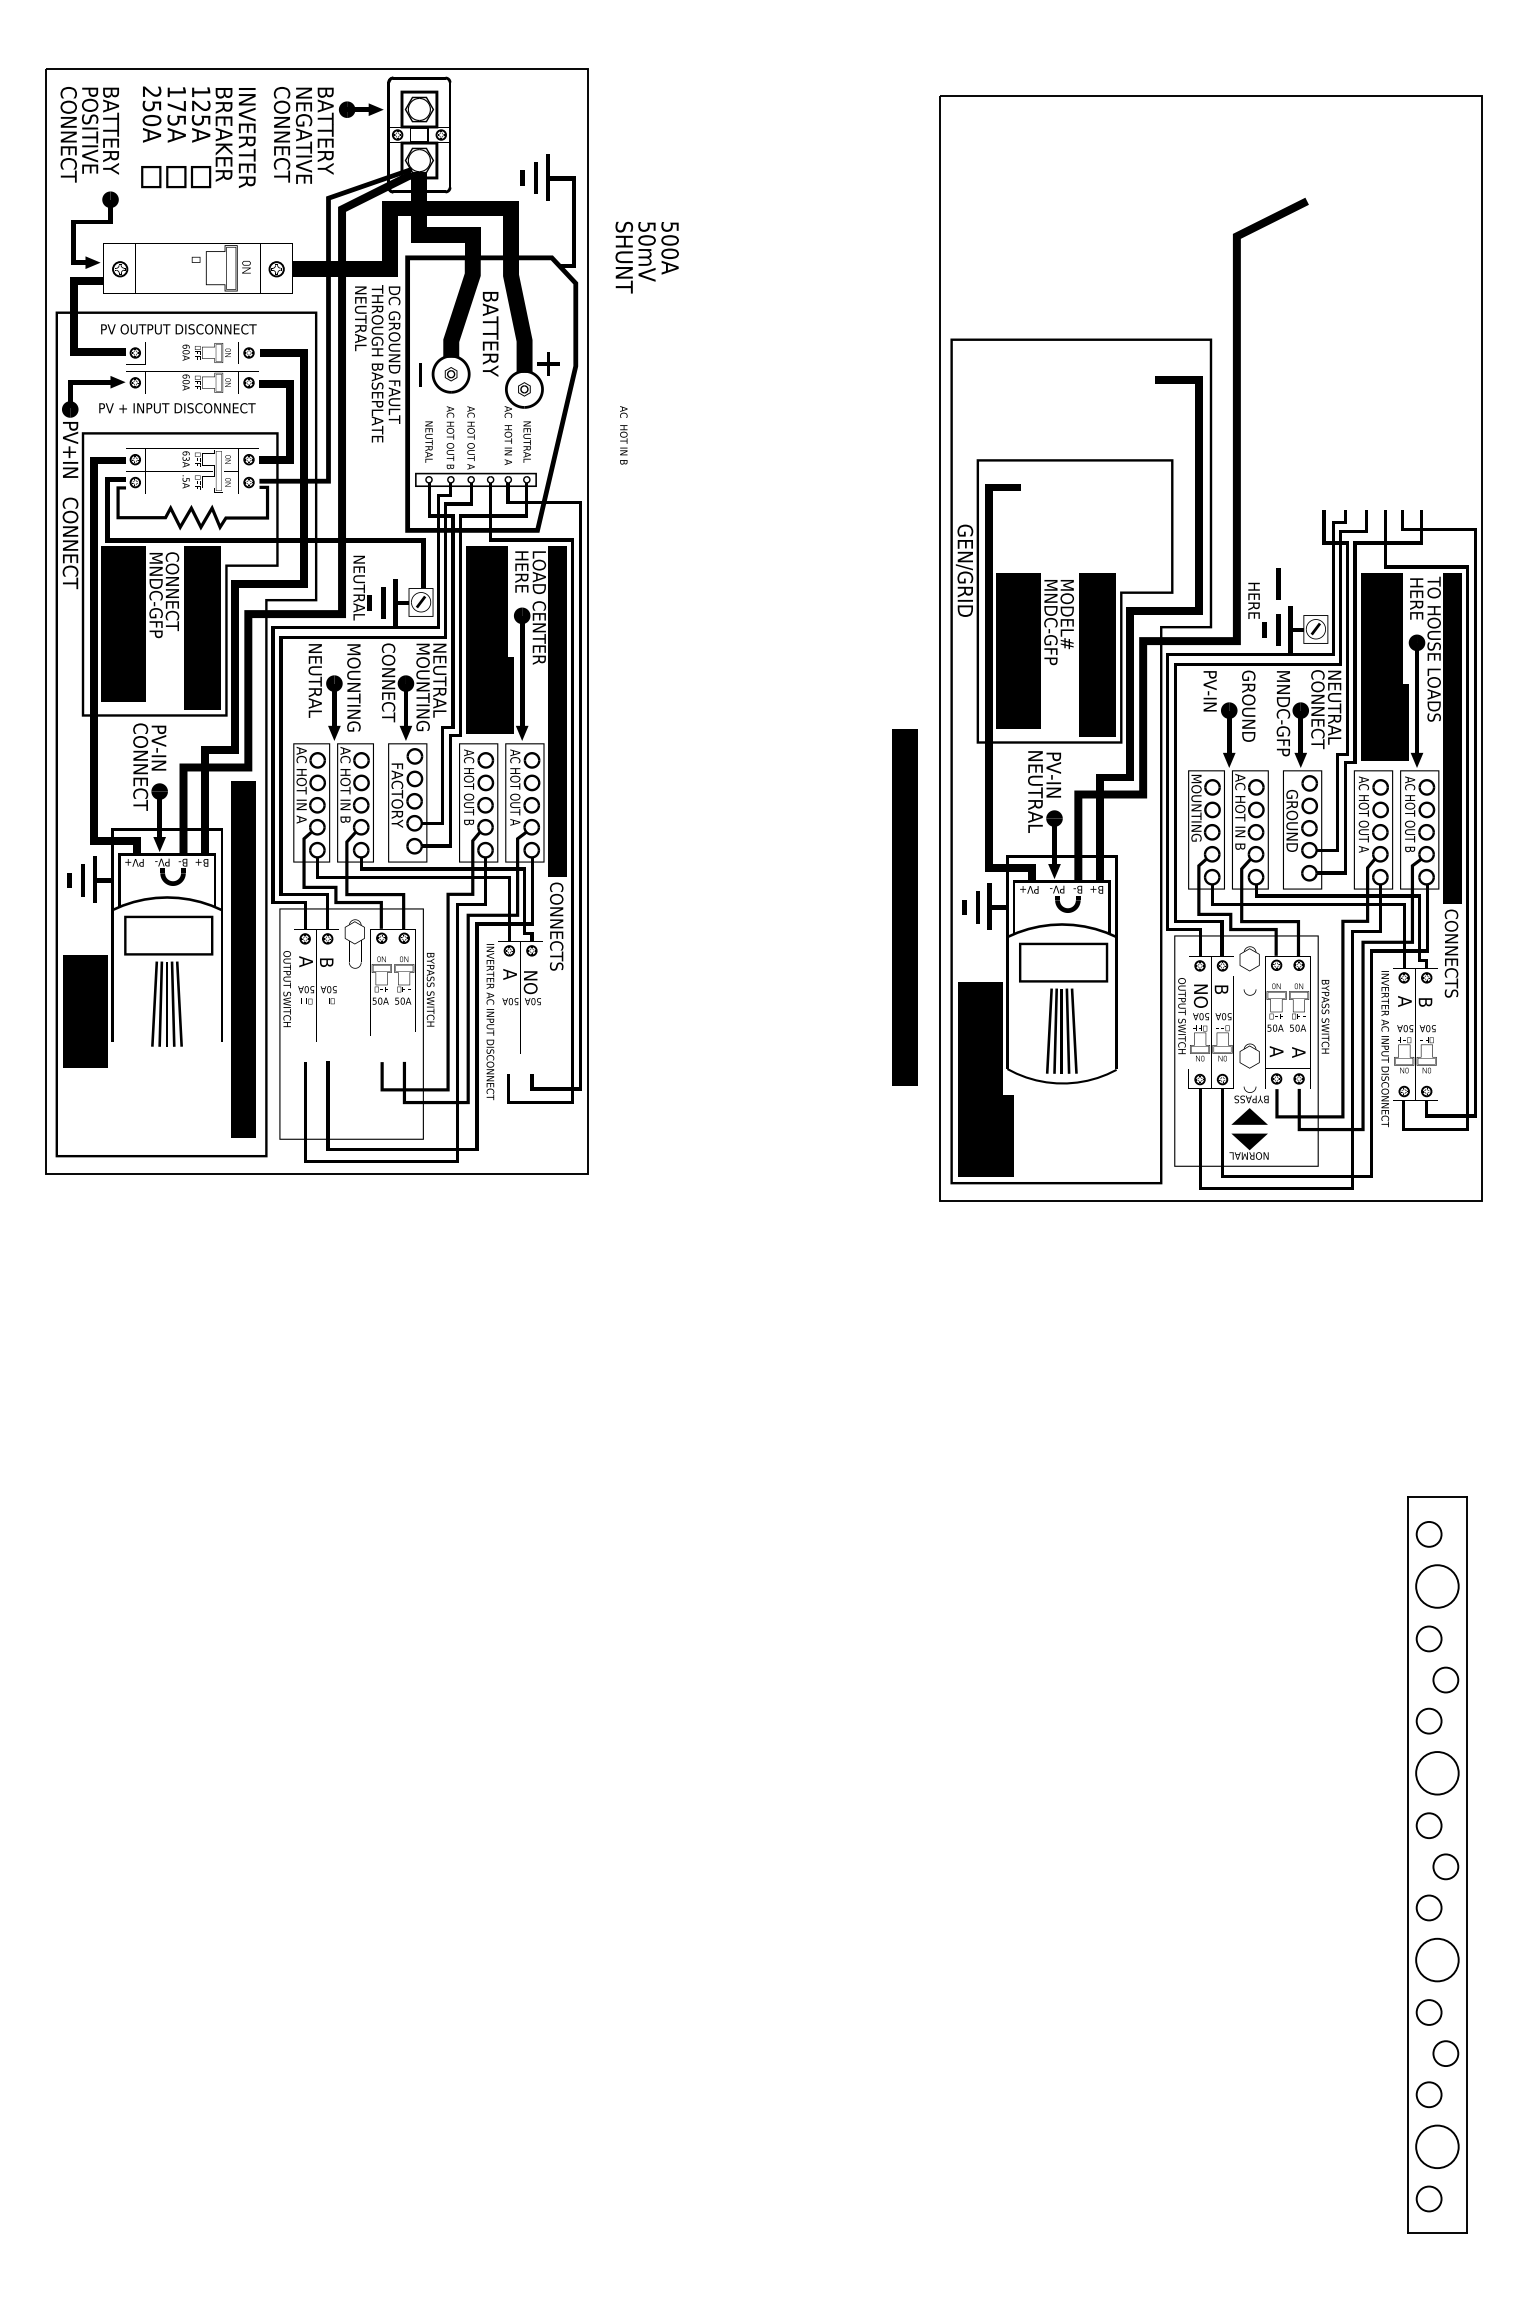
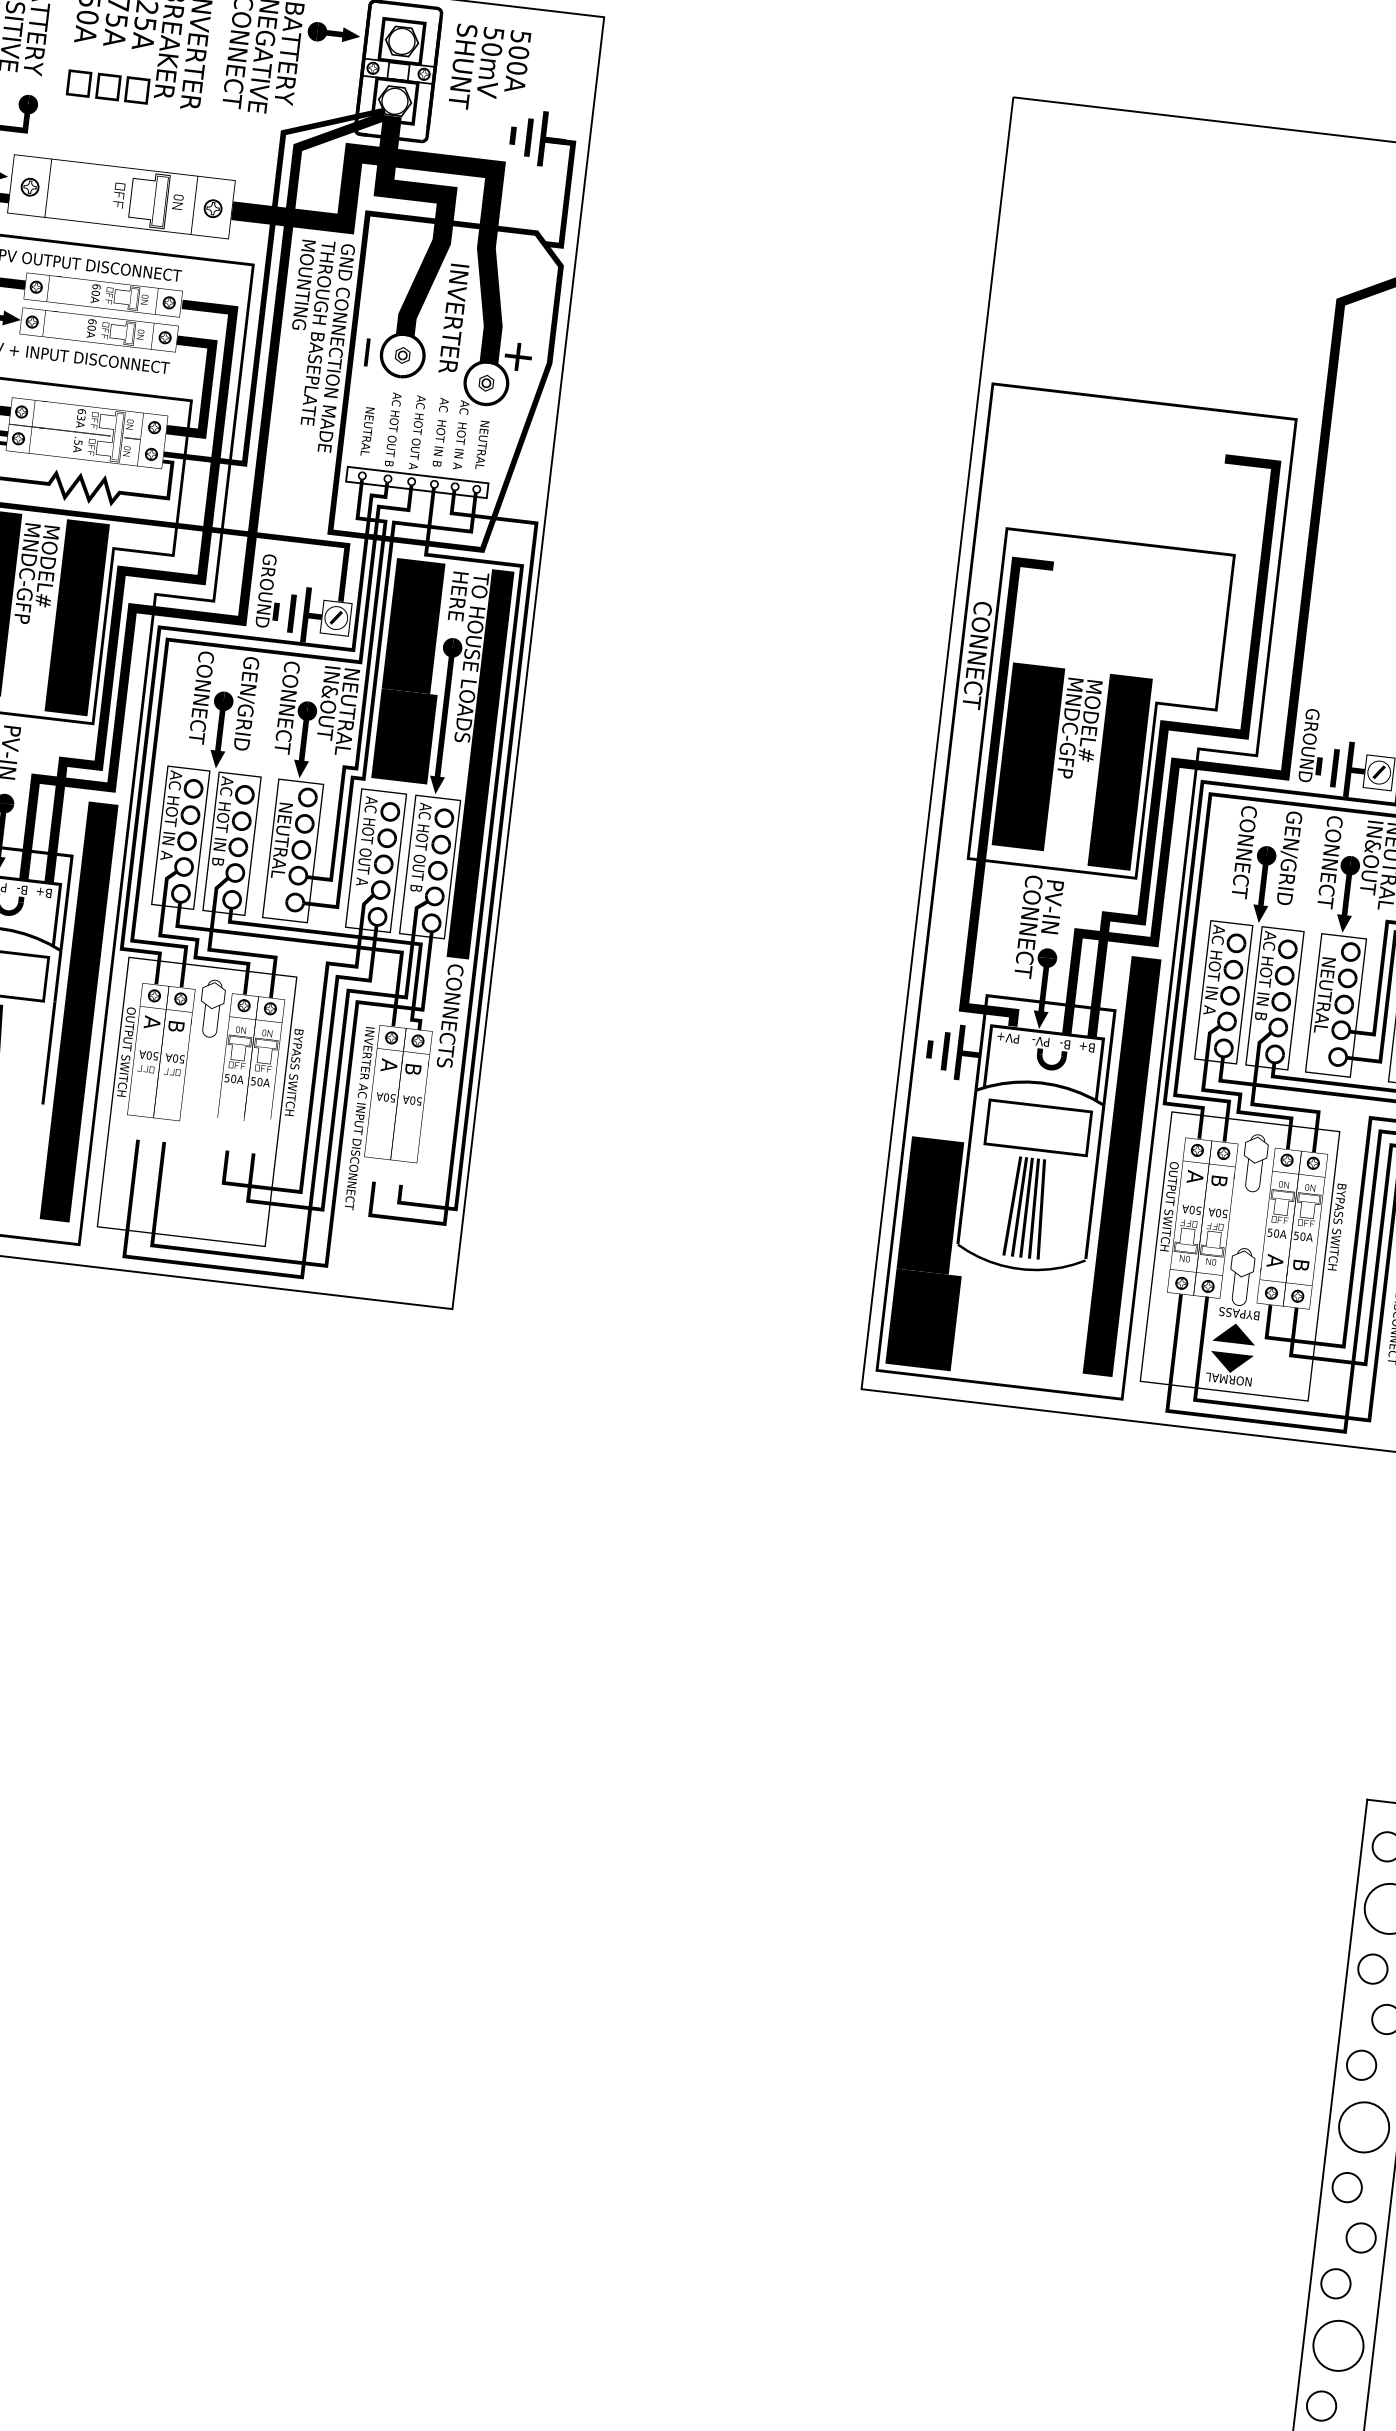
text: (646, 257) -> (488, 69), moved
text: (360, 325) -> (303, 286), NEUTRAL -> MOUNTING
text: (490, 338) -> (453, 319), BATTERY -> INVERTER
text: (394, 374) -> (336, 347), DC GROUND FAULT -> GND CONNECTION MADE
text: (623, 435) -> (440, 432), moved
text: (964, 573) -> (975, 659), GEN/GRID -> CONNECT
line: (1278, 583) -> (1341, 713), removed
text: (359, 587) -> (266, 592), NEUTRAL -> GROUND
text: (172, 591) -> (46, 571), CONNECT -> MODEL#
text: (1253, 613) -> (1308, 745), HERE -> GROUND
text: (539, 621) -> (472, 656), LOAD CENTER -> TO HOUSE LOADS
text: (315, 682) -> (201, 697), NEUTRAL -> CONNECT
text: (352, 687) -> (244, 708), MOUNTING -> GEN/GRID
text: (422, 688) -> (326, 719), MOUNTING -> IN&OUT
text: (1209, 709) -> (1243, 851), PV-IN -> CONNECT
text: (1317, 709) -> (1370, 866), CONNECT -> IN&OUT
text: (1283, 713) -> (1329, 866), MNDC-GFP -> CONNECT
text: (1247, 717) -> (1287, 866), GROUND -> GEN/GRID
text: (1035, 793) -> (1028, 926), NEUTRAL -> CONNECT
text: (397, 795) -> (282, 840), FACTORY -> NEUTRAL
text: (1196, 812) -> (1214, 970), MOUNTING -> AC HOT IN A
text: (1292, 821) -> (1325, 994), GROUND -> NEUTRAL
text: (469, 822) -> (362, 882), AC HOT OUT B -> AC HOT OUT A
text: (515, 822) -> (416, 888), AC HOT OUT A -> AC HOT OUT B
text: (904, 907) -> (1121, 1165), moved
text: (530, 983) -> (411, 1079), NO -> B
text: (1200, 995) -> (1193, 1185), NO -> A
text: (1298, 1052) -> (1300, 1265), A -> B

